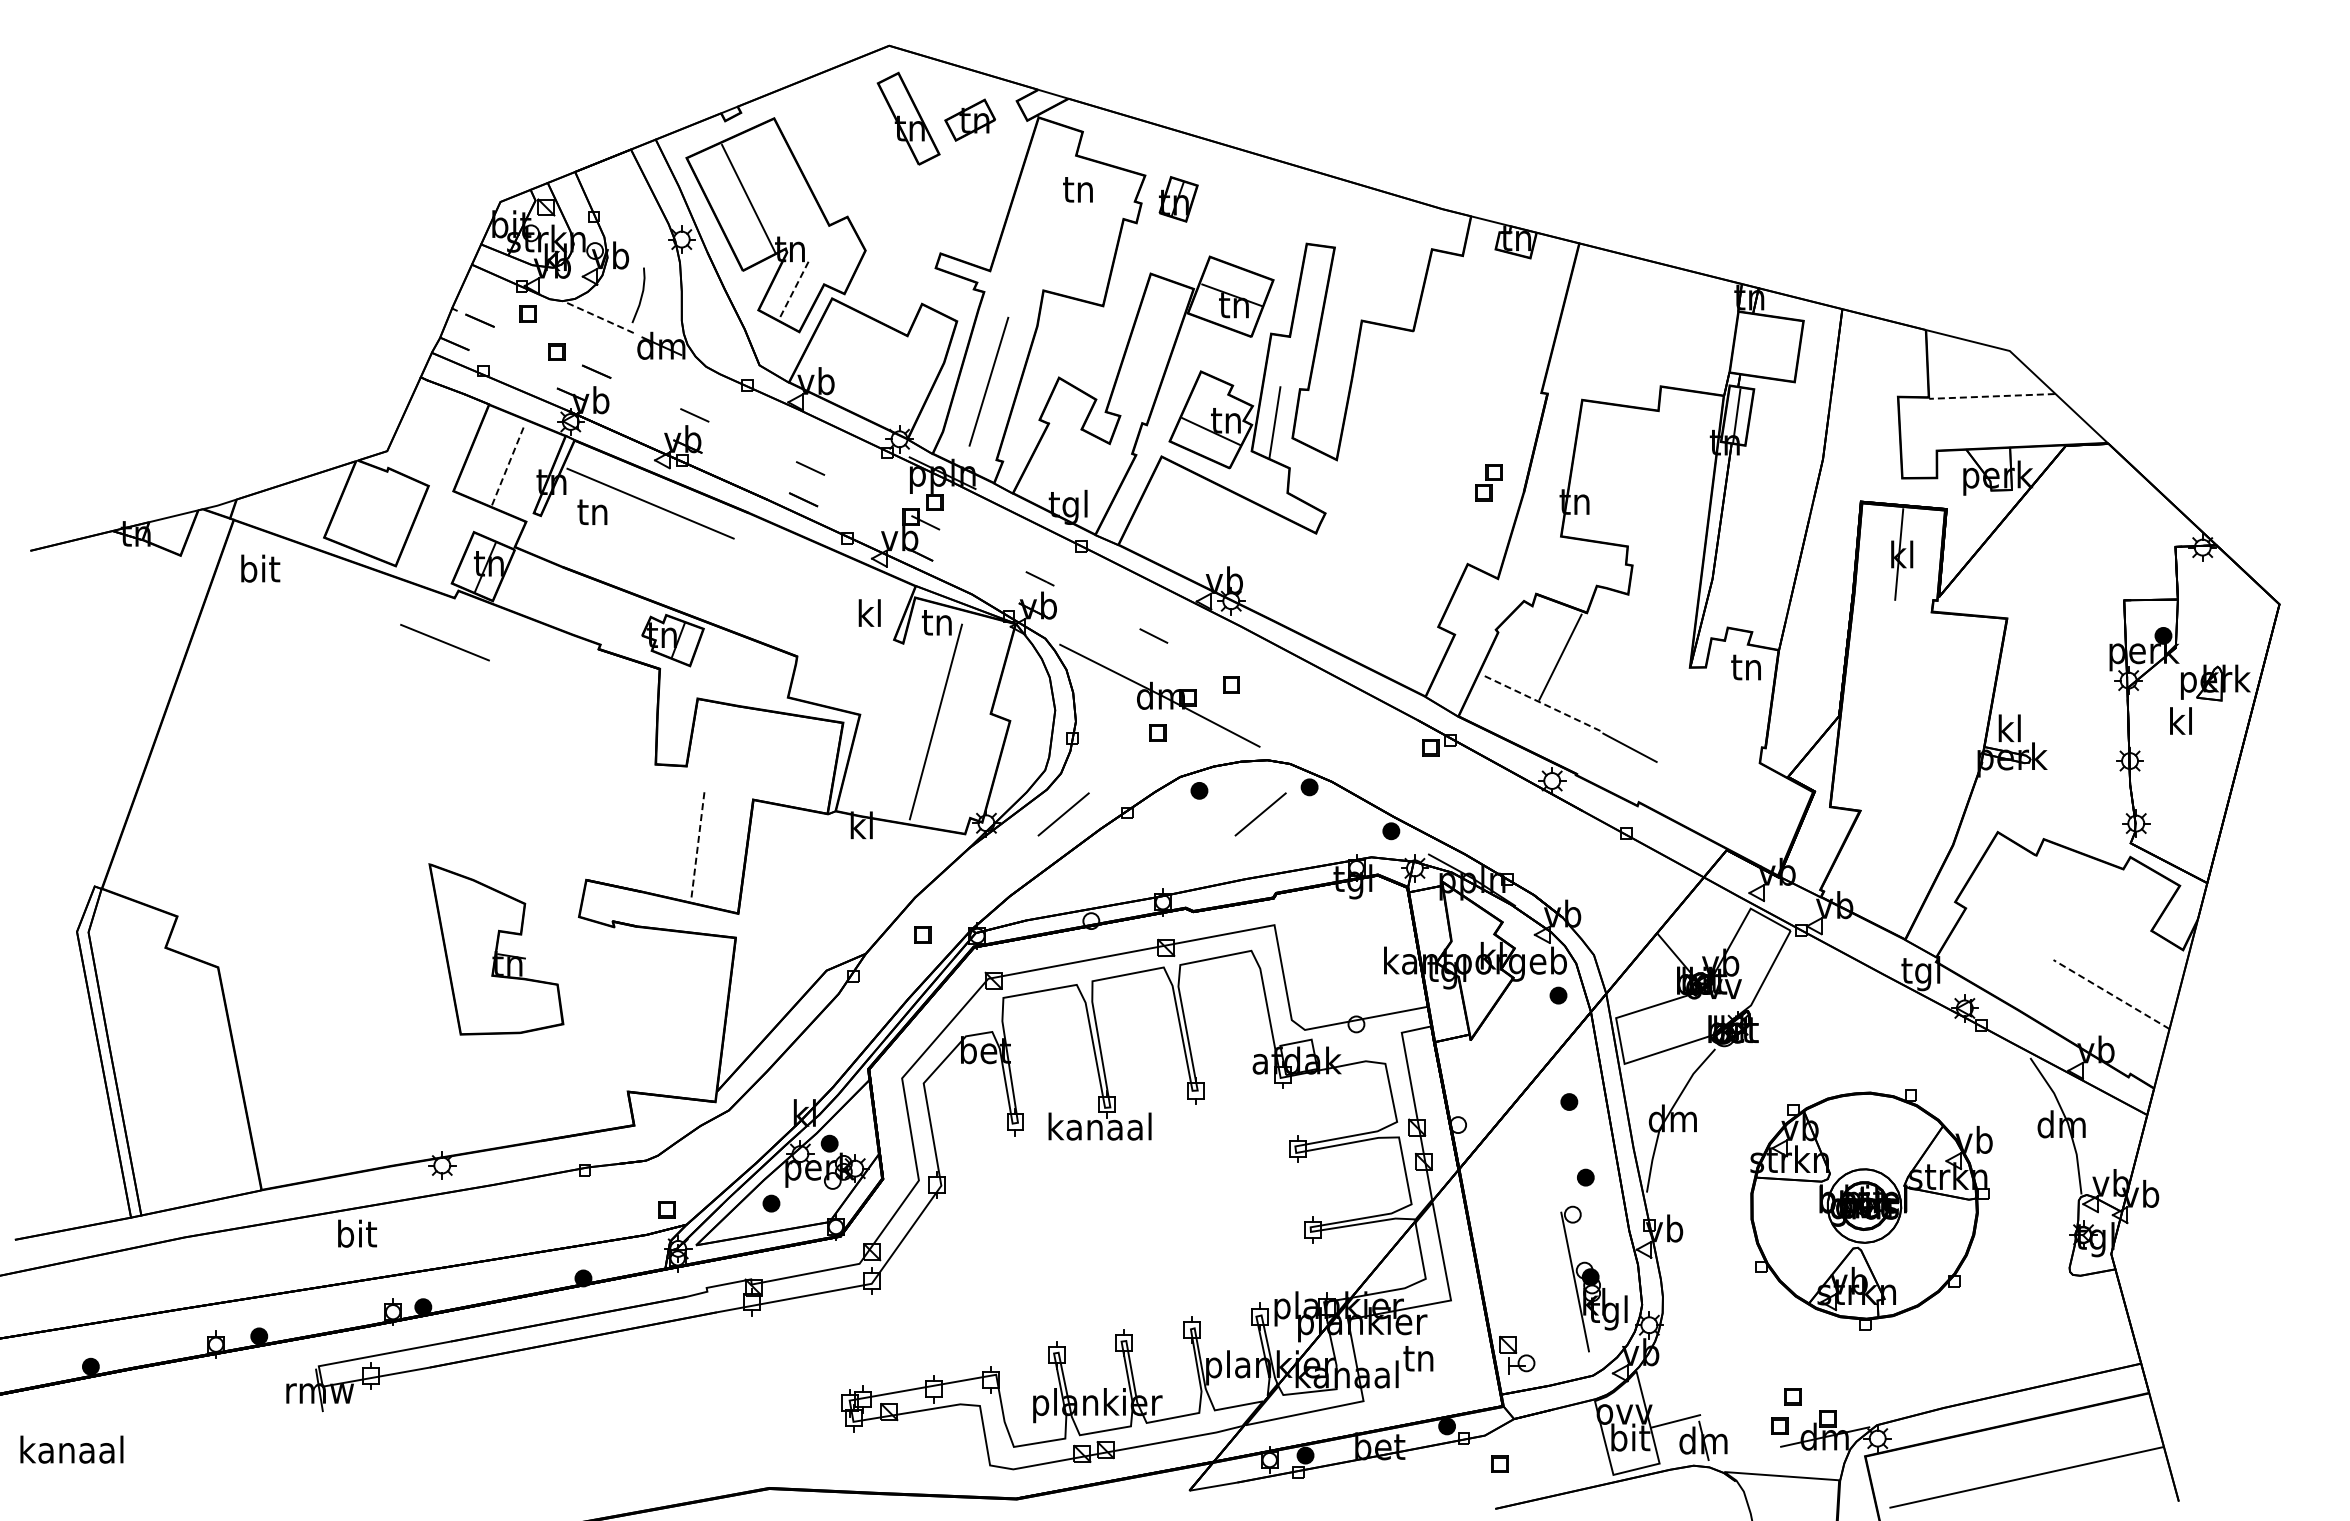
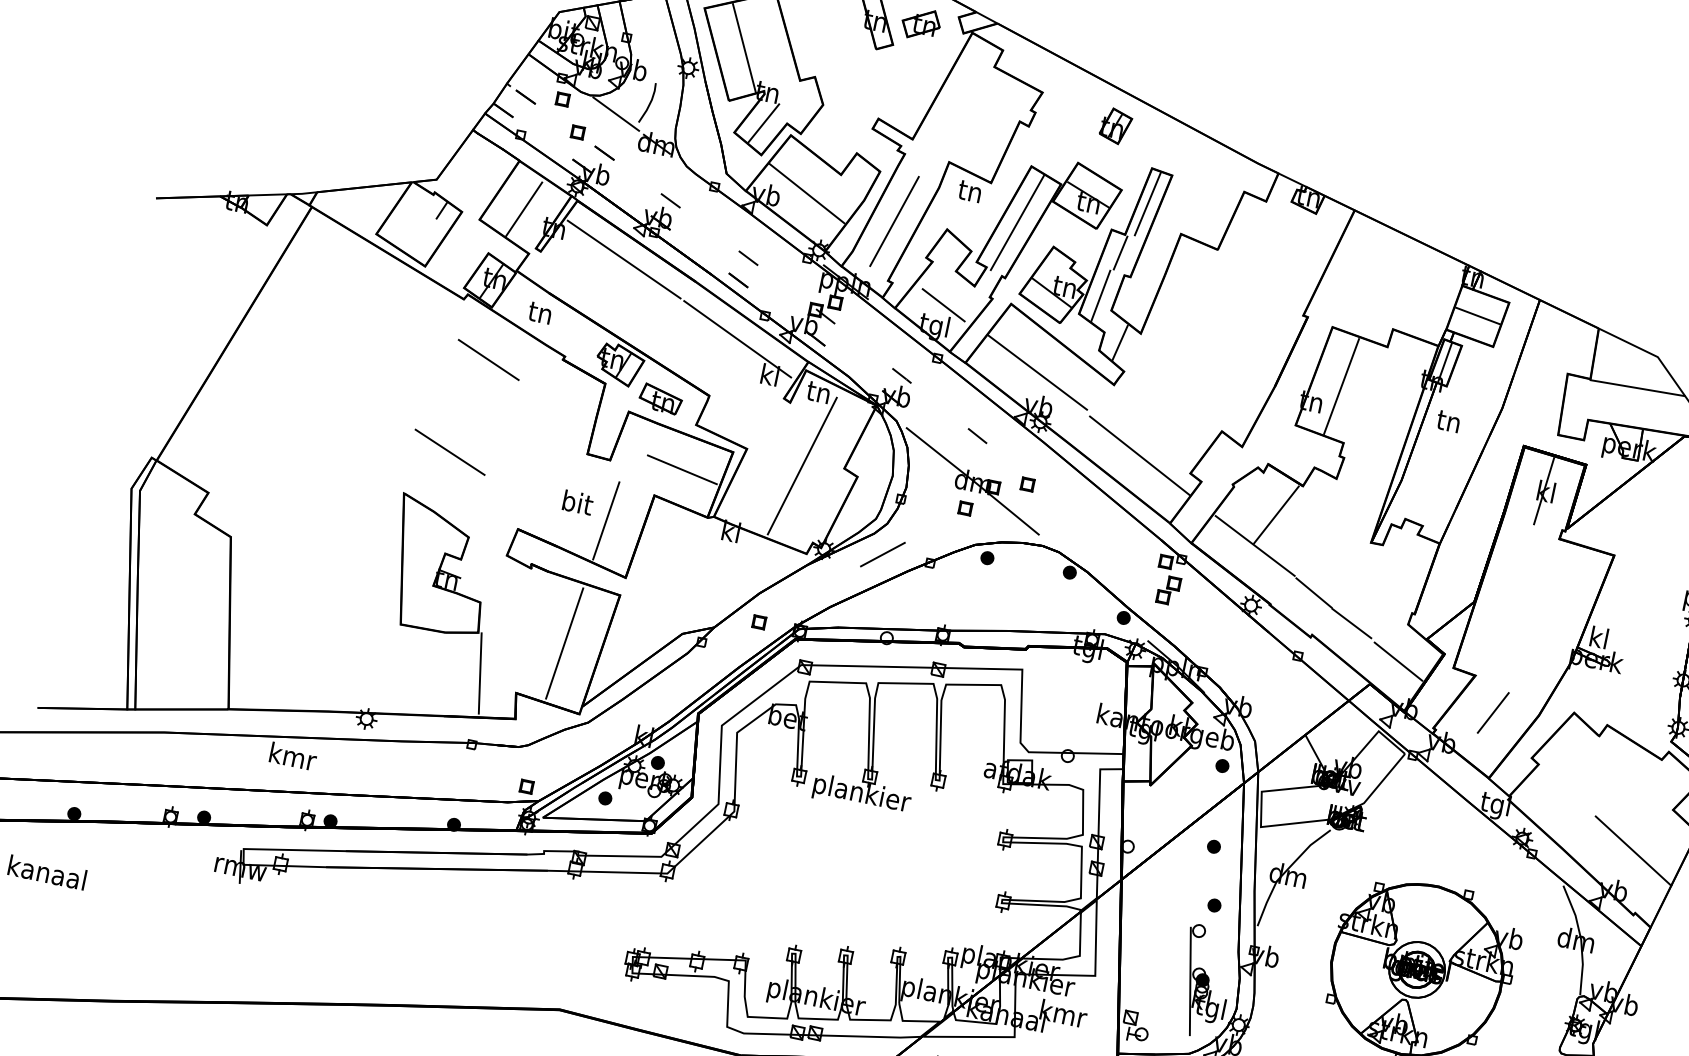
text: (1077, 189) -> (969, 191), moved
part: (1178, 199) -> (1115, 126), moved
line: (793, 290) -> (763, 123), dashed -> solid
line: (1310, 290) -> (1147, 203), added
line: (601, 318) -> (616, 114), dashed -> solid
line: (1766, 346) -> (1477, 316), added
line: (1147, 349) -> (1017, 222), added
line: (1288, 361) -> (1120, 252), added
line: (867, 368) -> (806, 192), added
line: (1992, 396) -> (1637, 388), dashed -> solid
line: (508, 465) -> (524, 209), dashed -> solid
line: (1609, 474) -> (1341, 386), added
line: (1074, 476) -> (943, 305), added
line: (1312, 477) -> (1120, 342), added
part: (1488, 482) -> (1168, 590), moved
line: (401, 489) -> (441, 210), added
text: (592, 511) -> (540, 312), moved
line: (1213, 537) -> (1037, 372), added
text: (260, 568) -> (577, 502), moved
line: (818, 575) -> (737, 339), added
line: (1368, 617) -> (1139, 455), added
line: (444, 642) -> (488, 359), moved
text: (1745, 667) -> (1447, 421), moved
part: (735, 673) -> (660, 398), added
line: (1541, 702) -> (1255, 545), dashed -> solid
line: (782, 758) -> (682, 469), added
line: (1686, 776) -> (1351, 623), added
line: (477, 798) -> (449, 451), added
line: (1757, 813) -> (1398, 661), added
line: (1260, 814) -> (1029, 585), removed
line: (697, 845) -> (605, 520), dashed -> solid
line: (1893, 853) -> (1493, 712), added
line: (2111, 994) -> (1633, 851), dashed -> solid
line: (677, 1014) -> (564, 643), added
line: (576, 1076) -> (480, 673), added
text: (1101, 1129) -> (862, 794), kanaal -> plankier
text: (357, 1233) -> (293, 756), bit -> kmr
text: (1420, 1357) -> (1063, 1013), tn -> kmr

